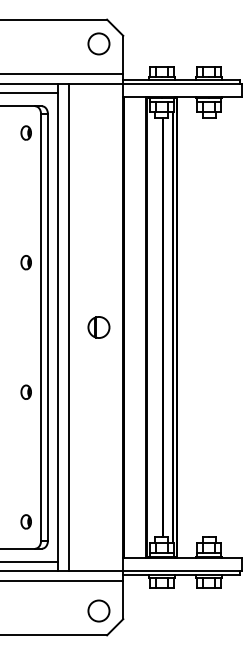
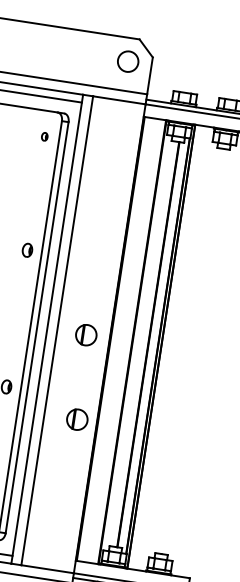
part: (25, 132) -> (44, 136), size x0.6
part: (25, 262) -> (26, 250), moved
part: (102, 414) -> (76, 419), added

